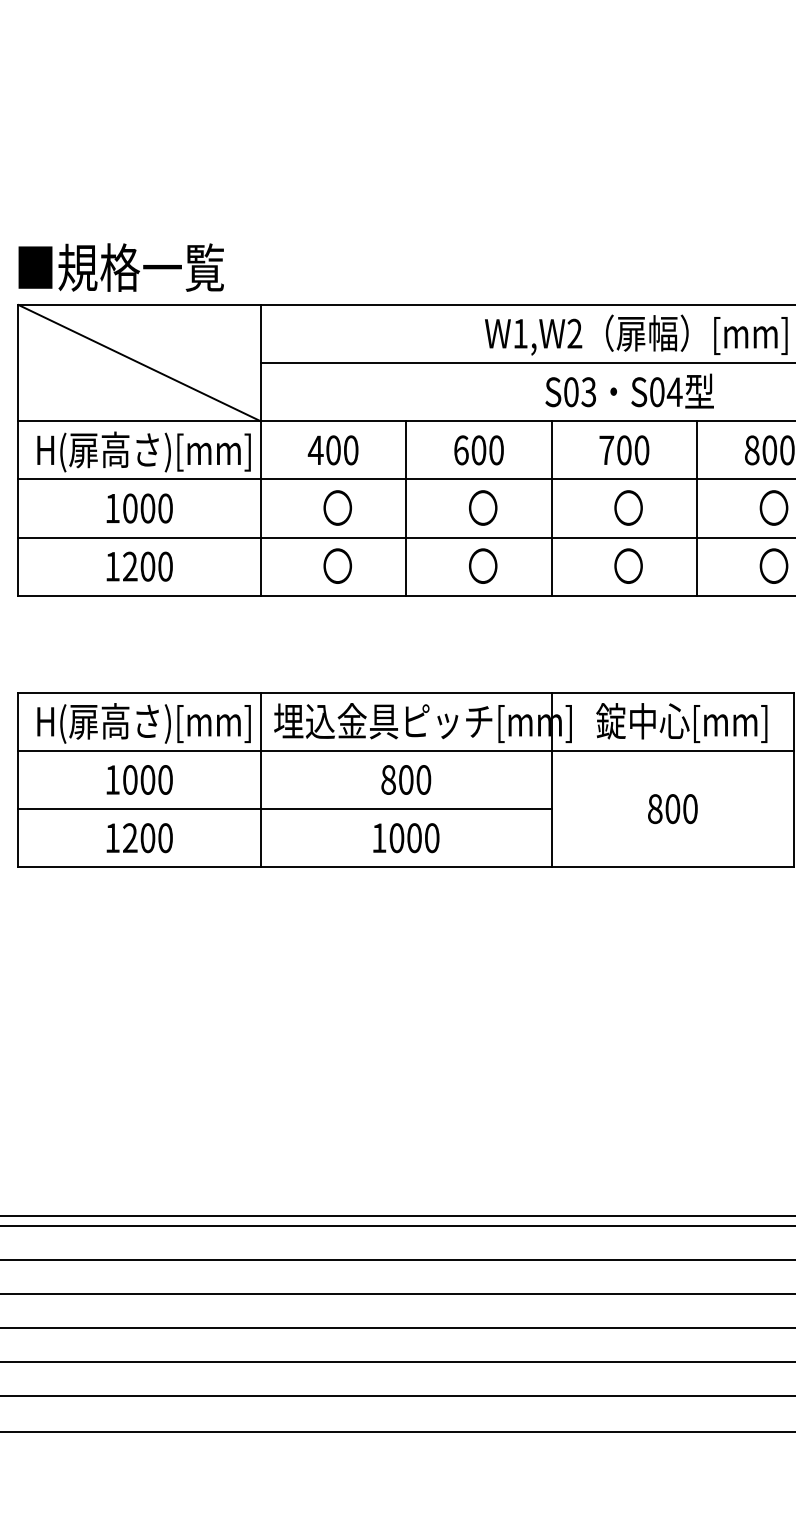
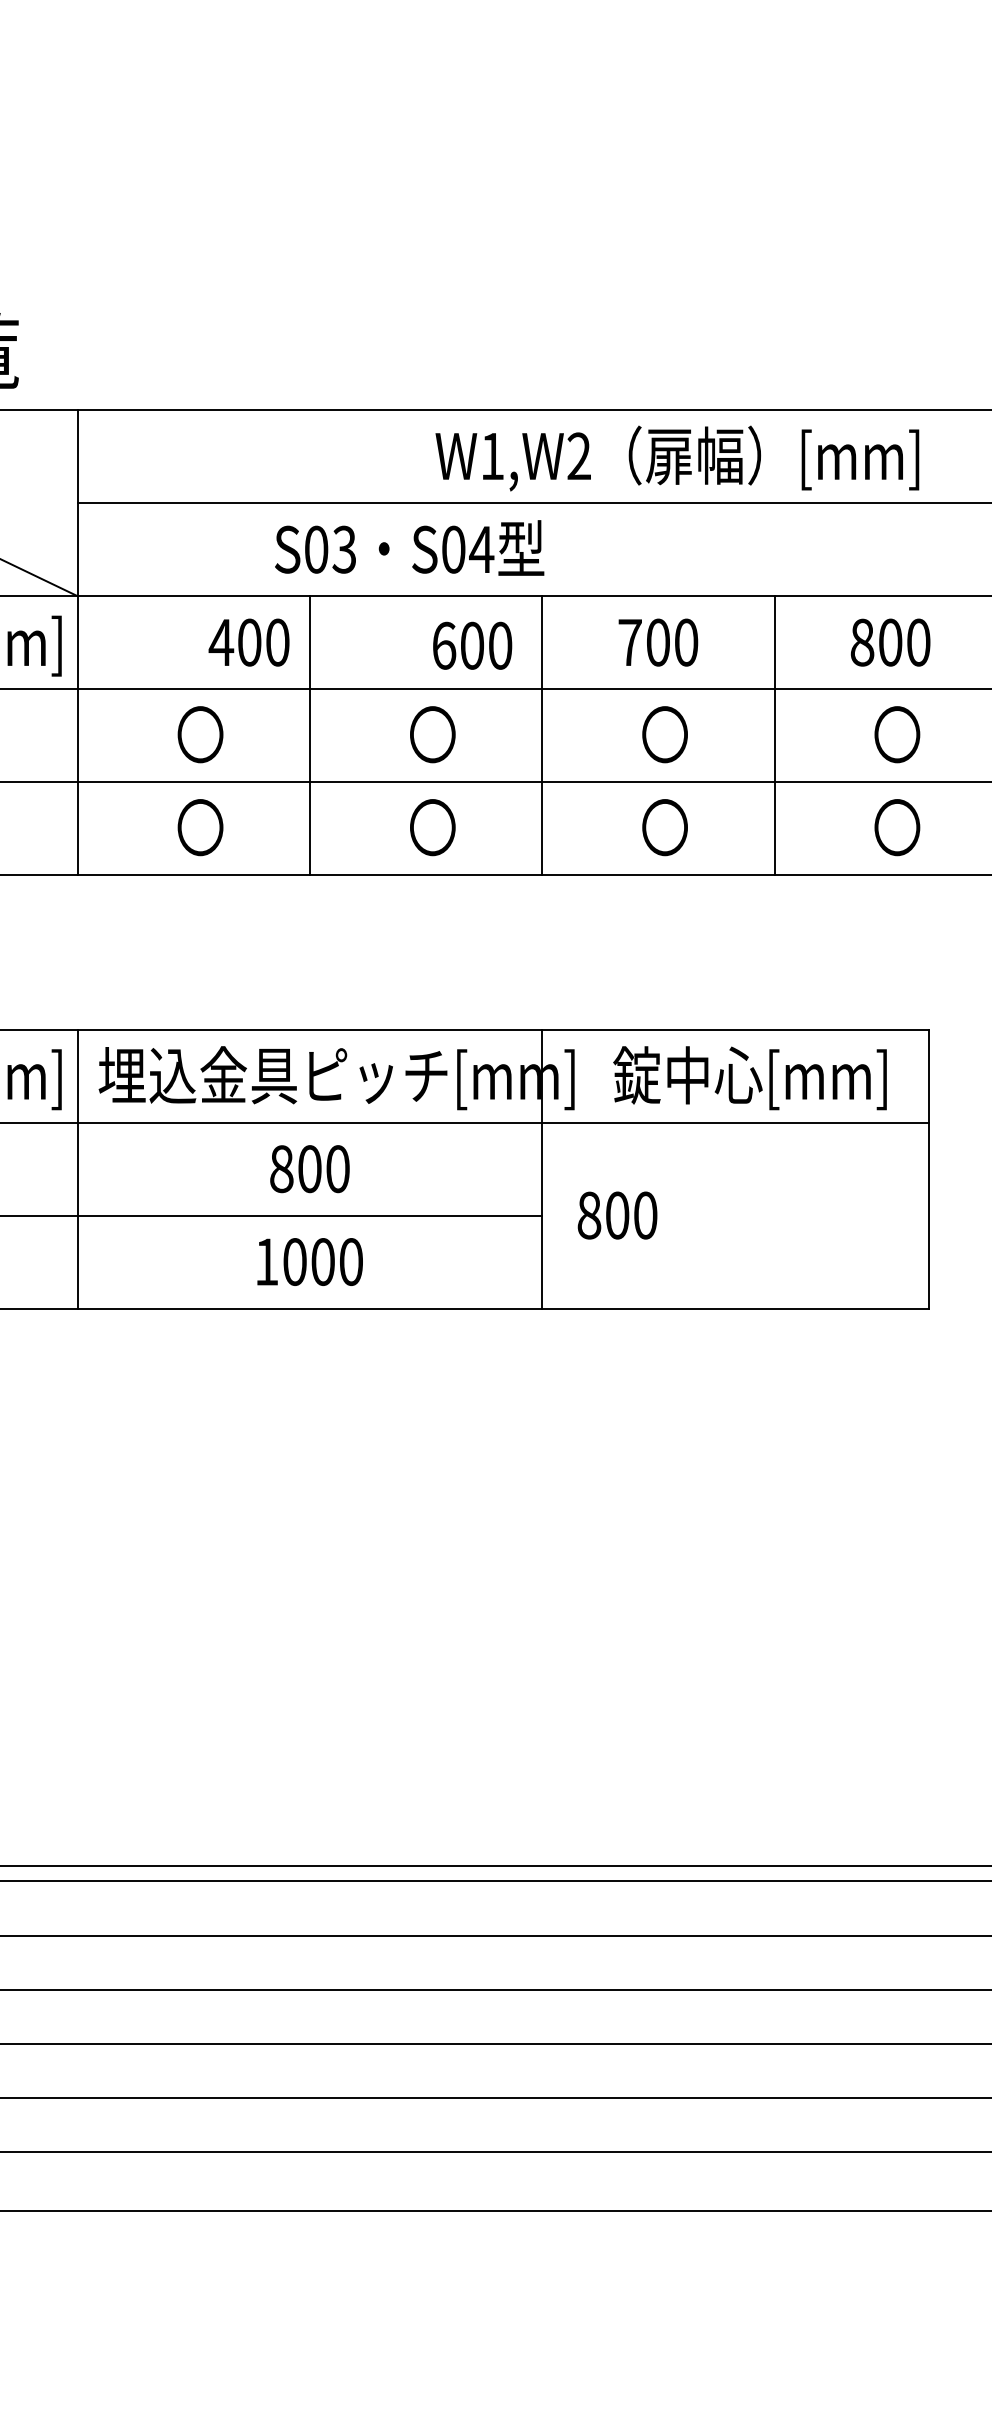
text: (629, 390) -> (409, 546), moved
text: (332, 450) -> (248, 642), moved
text: (478, 450) -> (471, 646), moved
text: (672, 809) -> (617, 1216), moved

